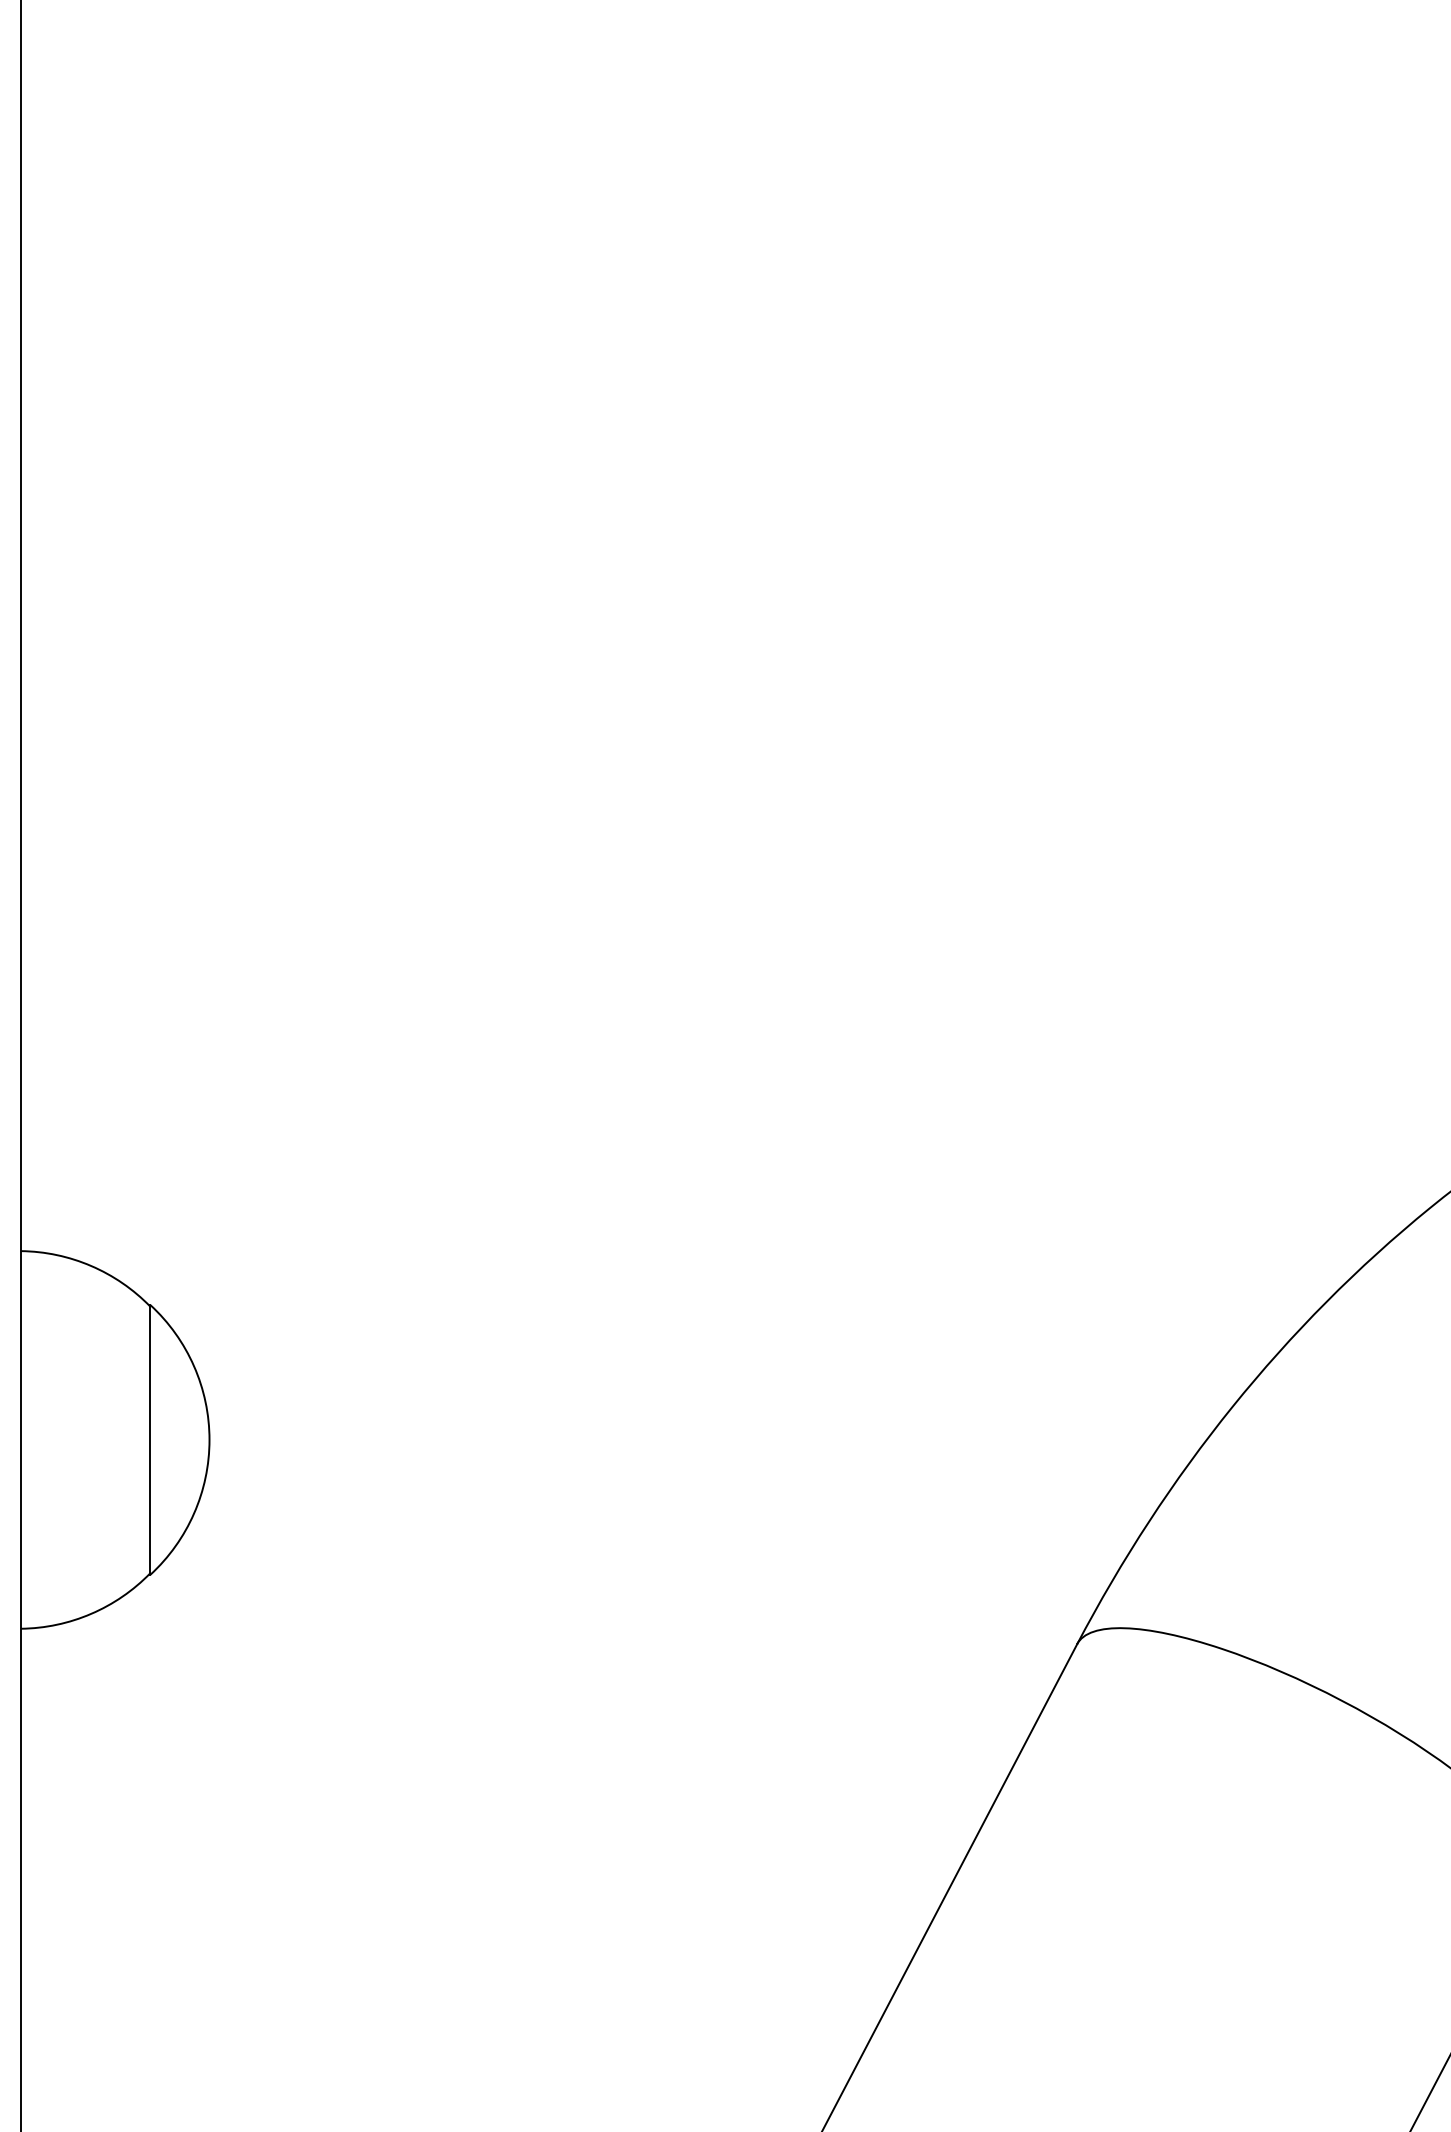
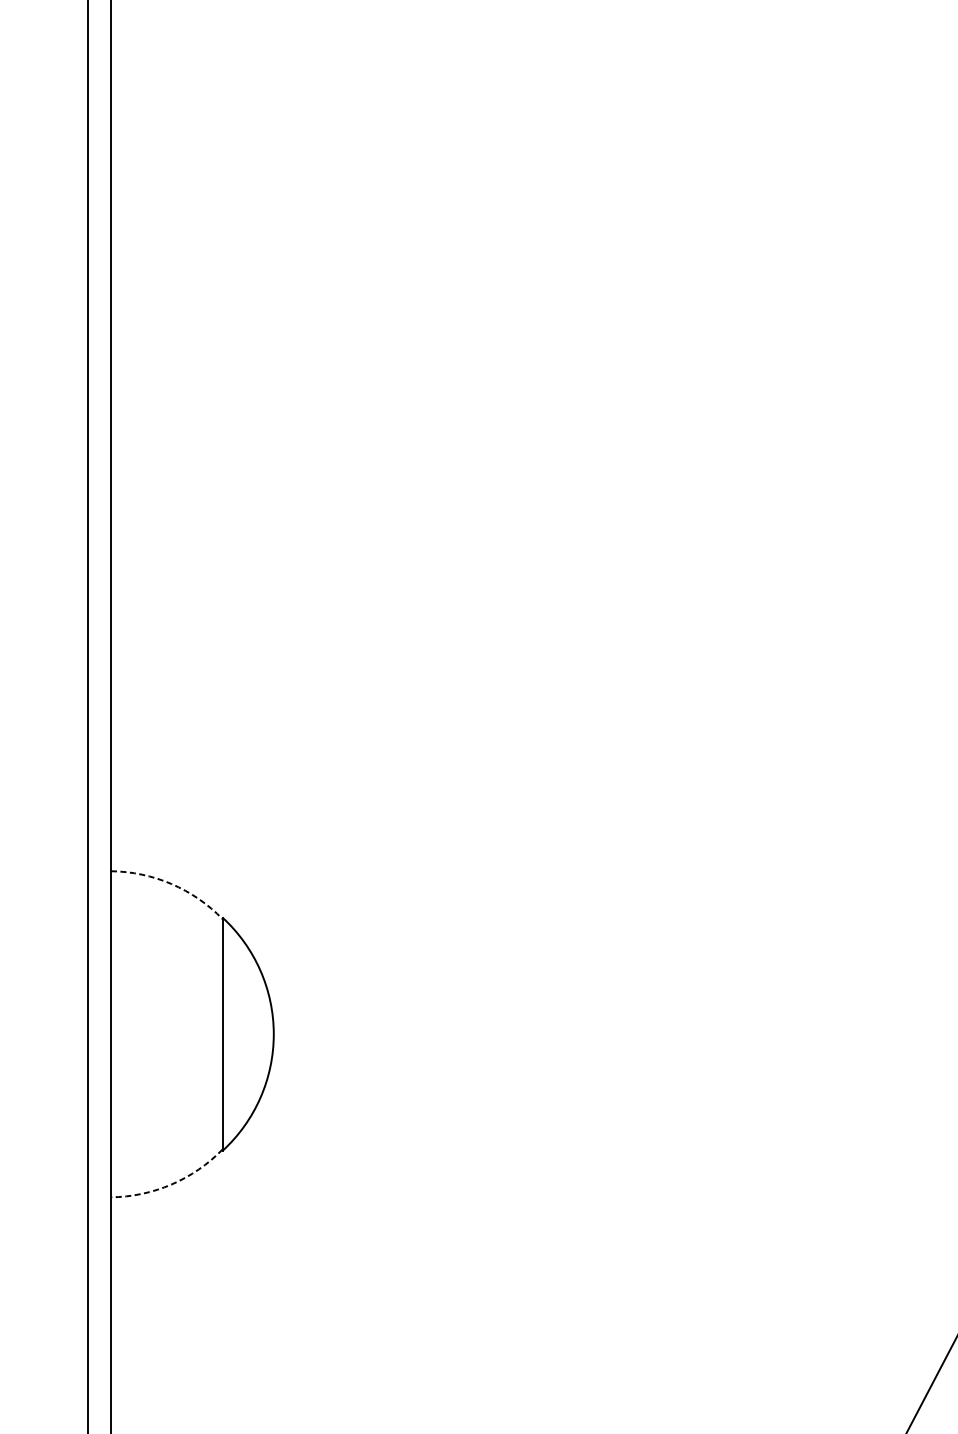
arc: (91, 1265) -> (171, 883), solid -> dashed
arc: (91, 1613) -> (171, 1184), solid -> dashed

